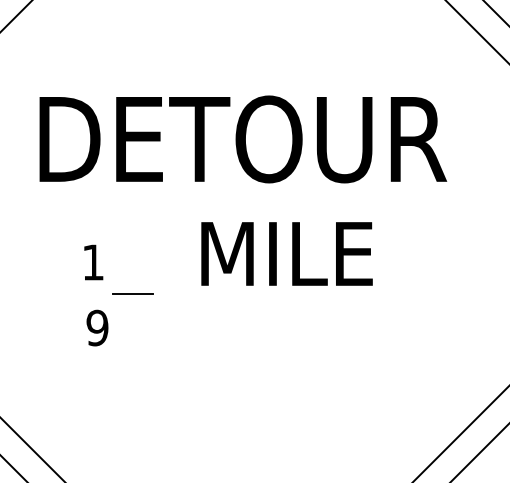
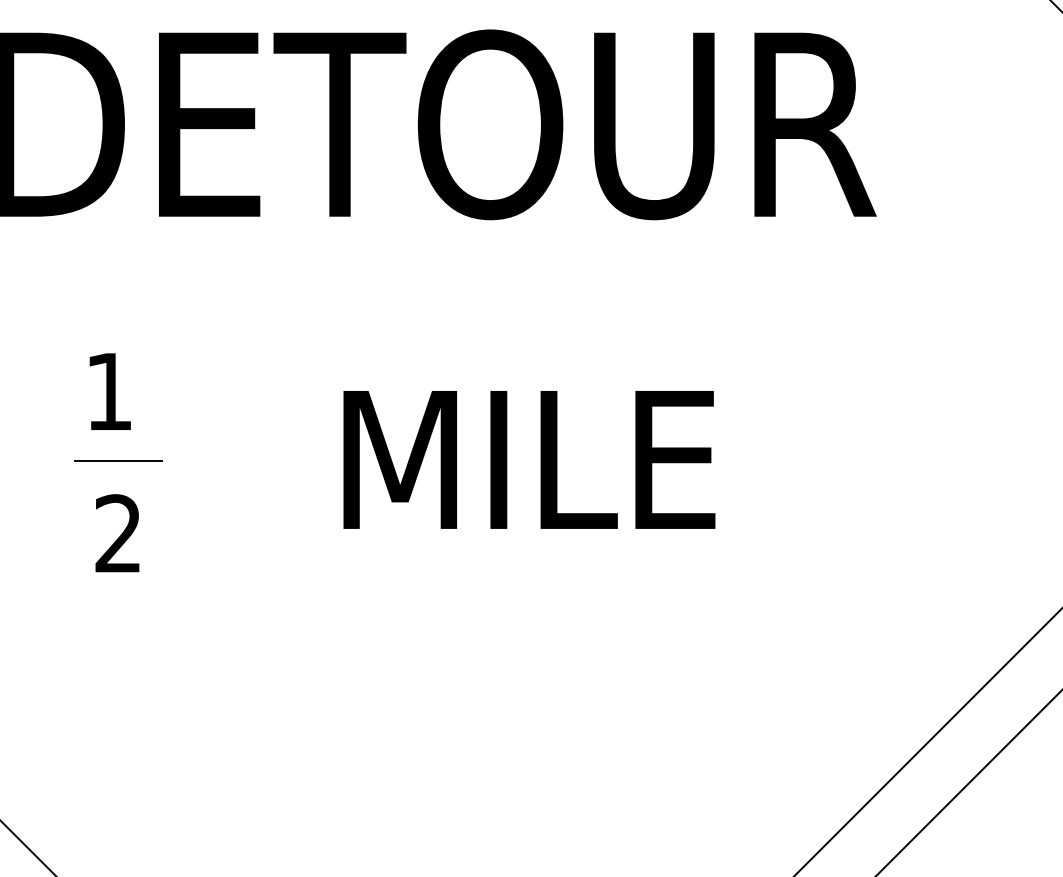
text: (286, 253) -> (528, 458), moved
line: (132, 293) -> (118, 458), moved
text: (97, 327) -> (118, 532), 9 -> 2

